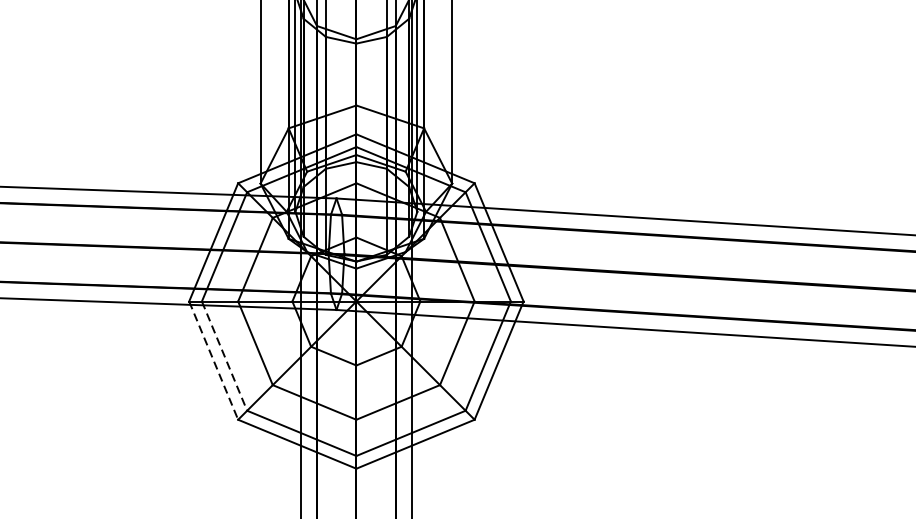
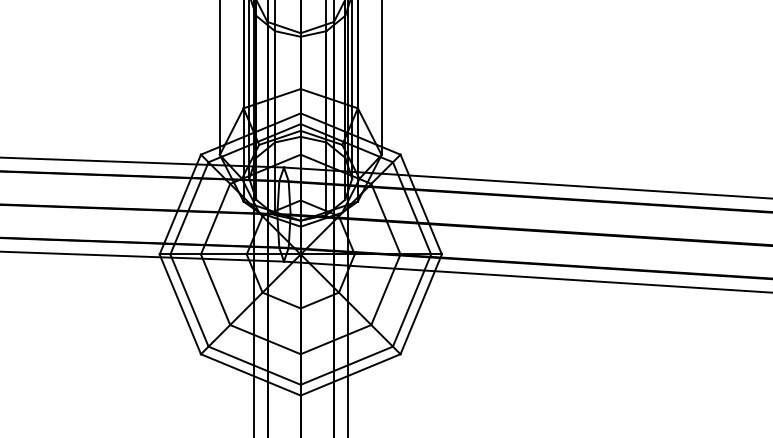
line: (224, 356) -> (189, 300), dashed -> solid
line: (213, 360) -> (180, 304), dashed -> solid

